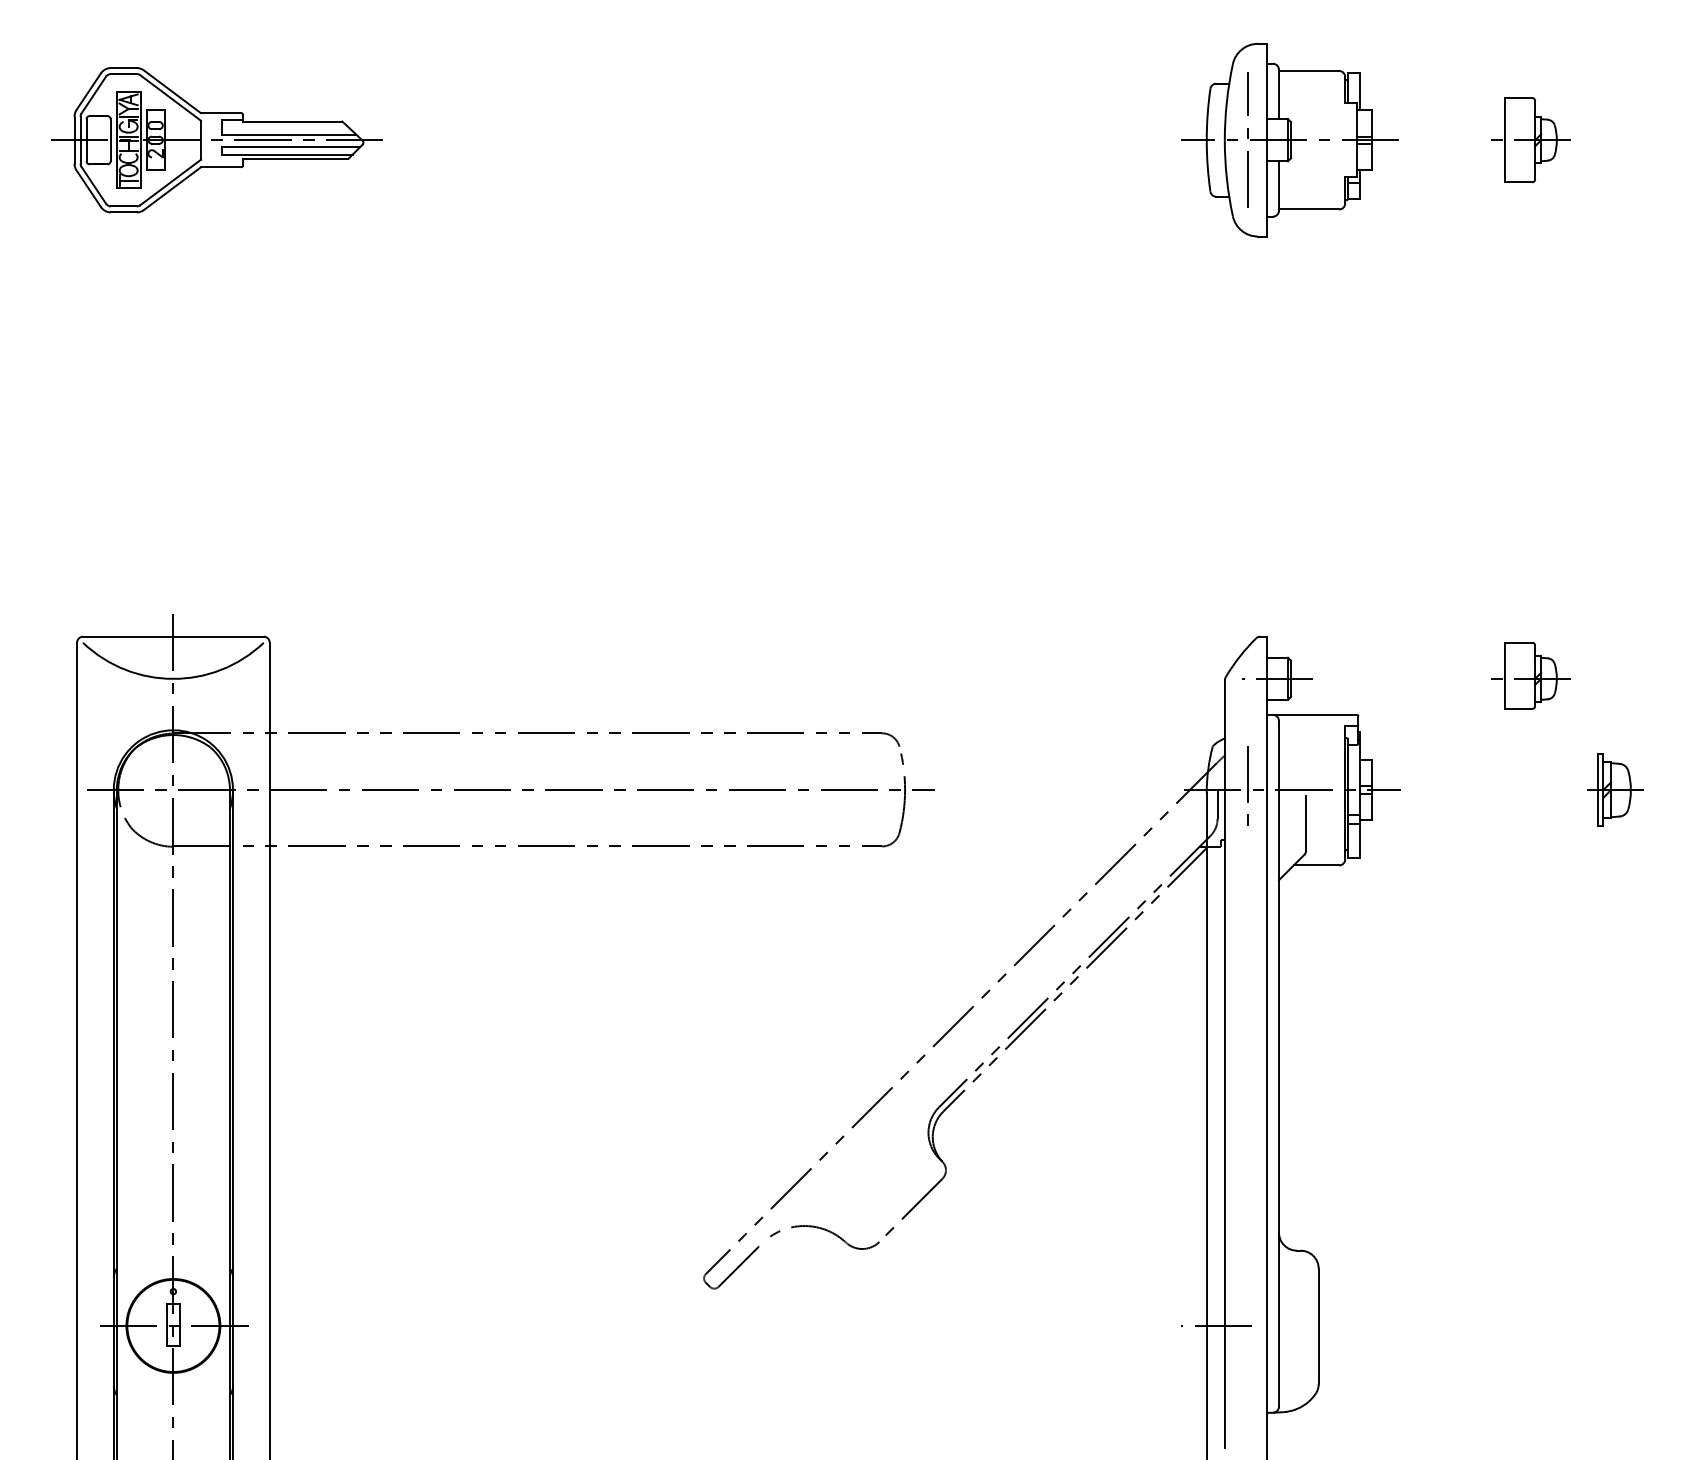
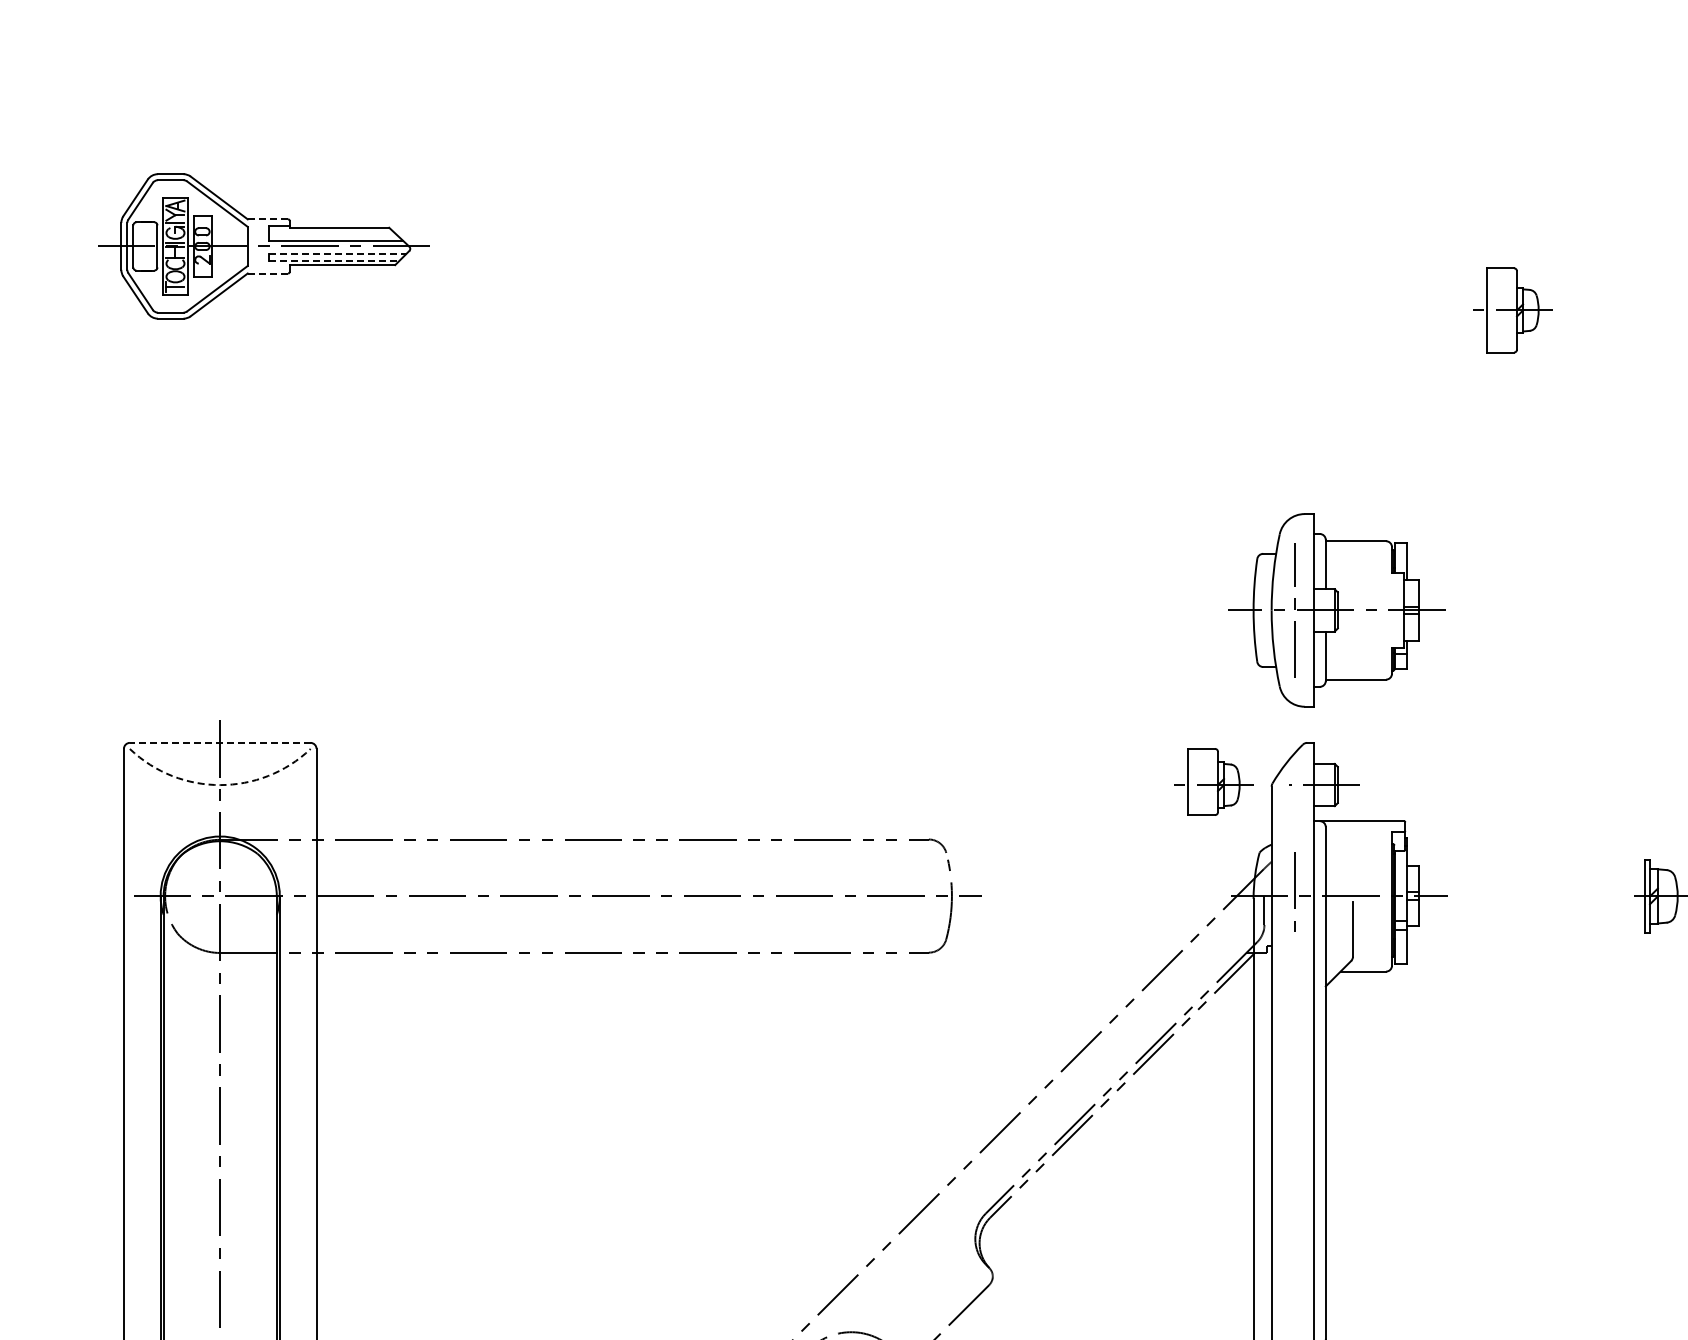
line: (221, 113) -> (268, 219), solid -> dashed
part: (1289, 140) -> (1336, 610), moved
part: (1530, 140) -> (1512, 310), moved
line: (290, 147) -> (337, 253), solid -> dashed
line: (287, 154) -> (334, 260), solid -> dashed
line: (221, 167) -> (268, 273), solid -> dashed
line: (172, 636) -> (219, 742), solid -> dashed
part: (1530, 675) -> (1213, 781), moved
arc: (173, 678) -> (220, 784), solid -> dashed

